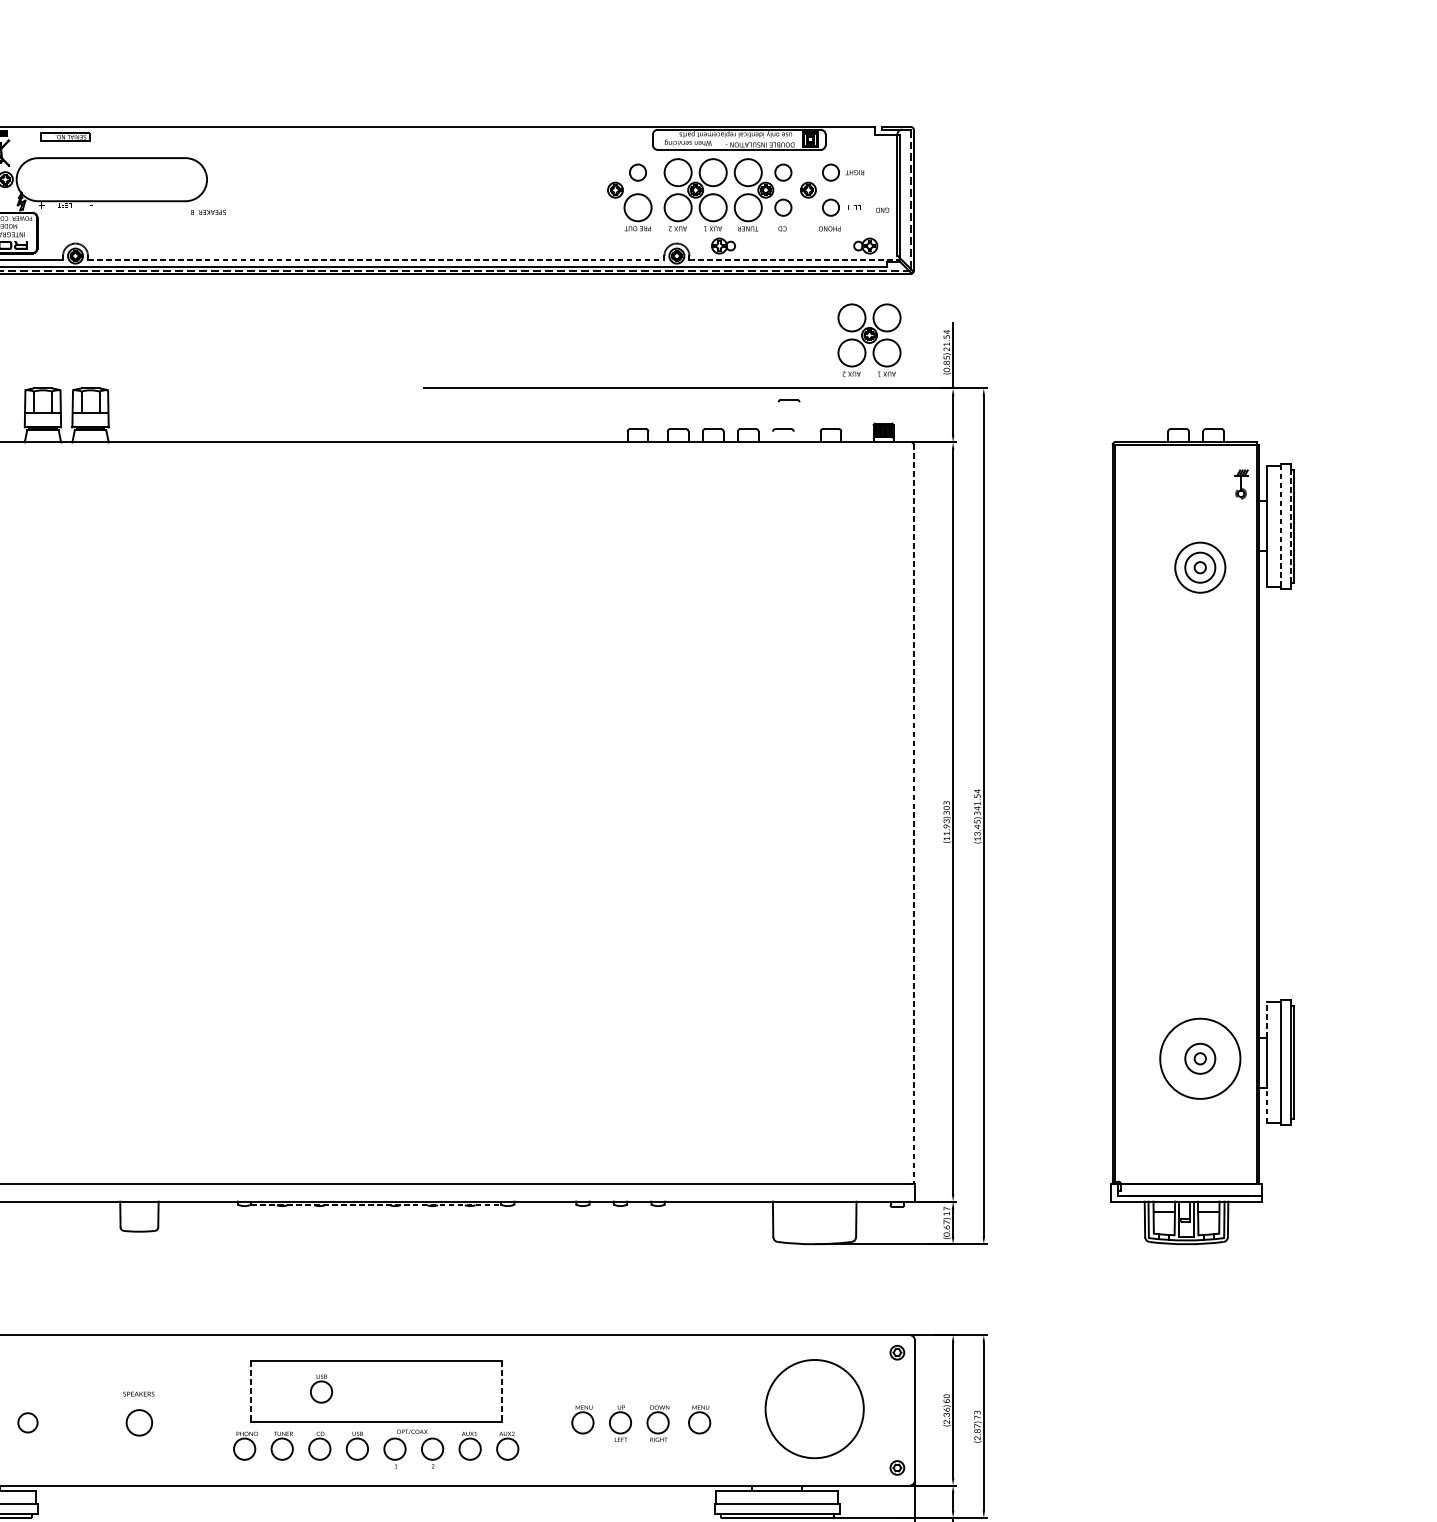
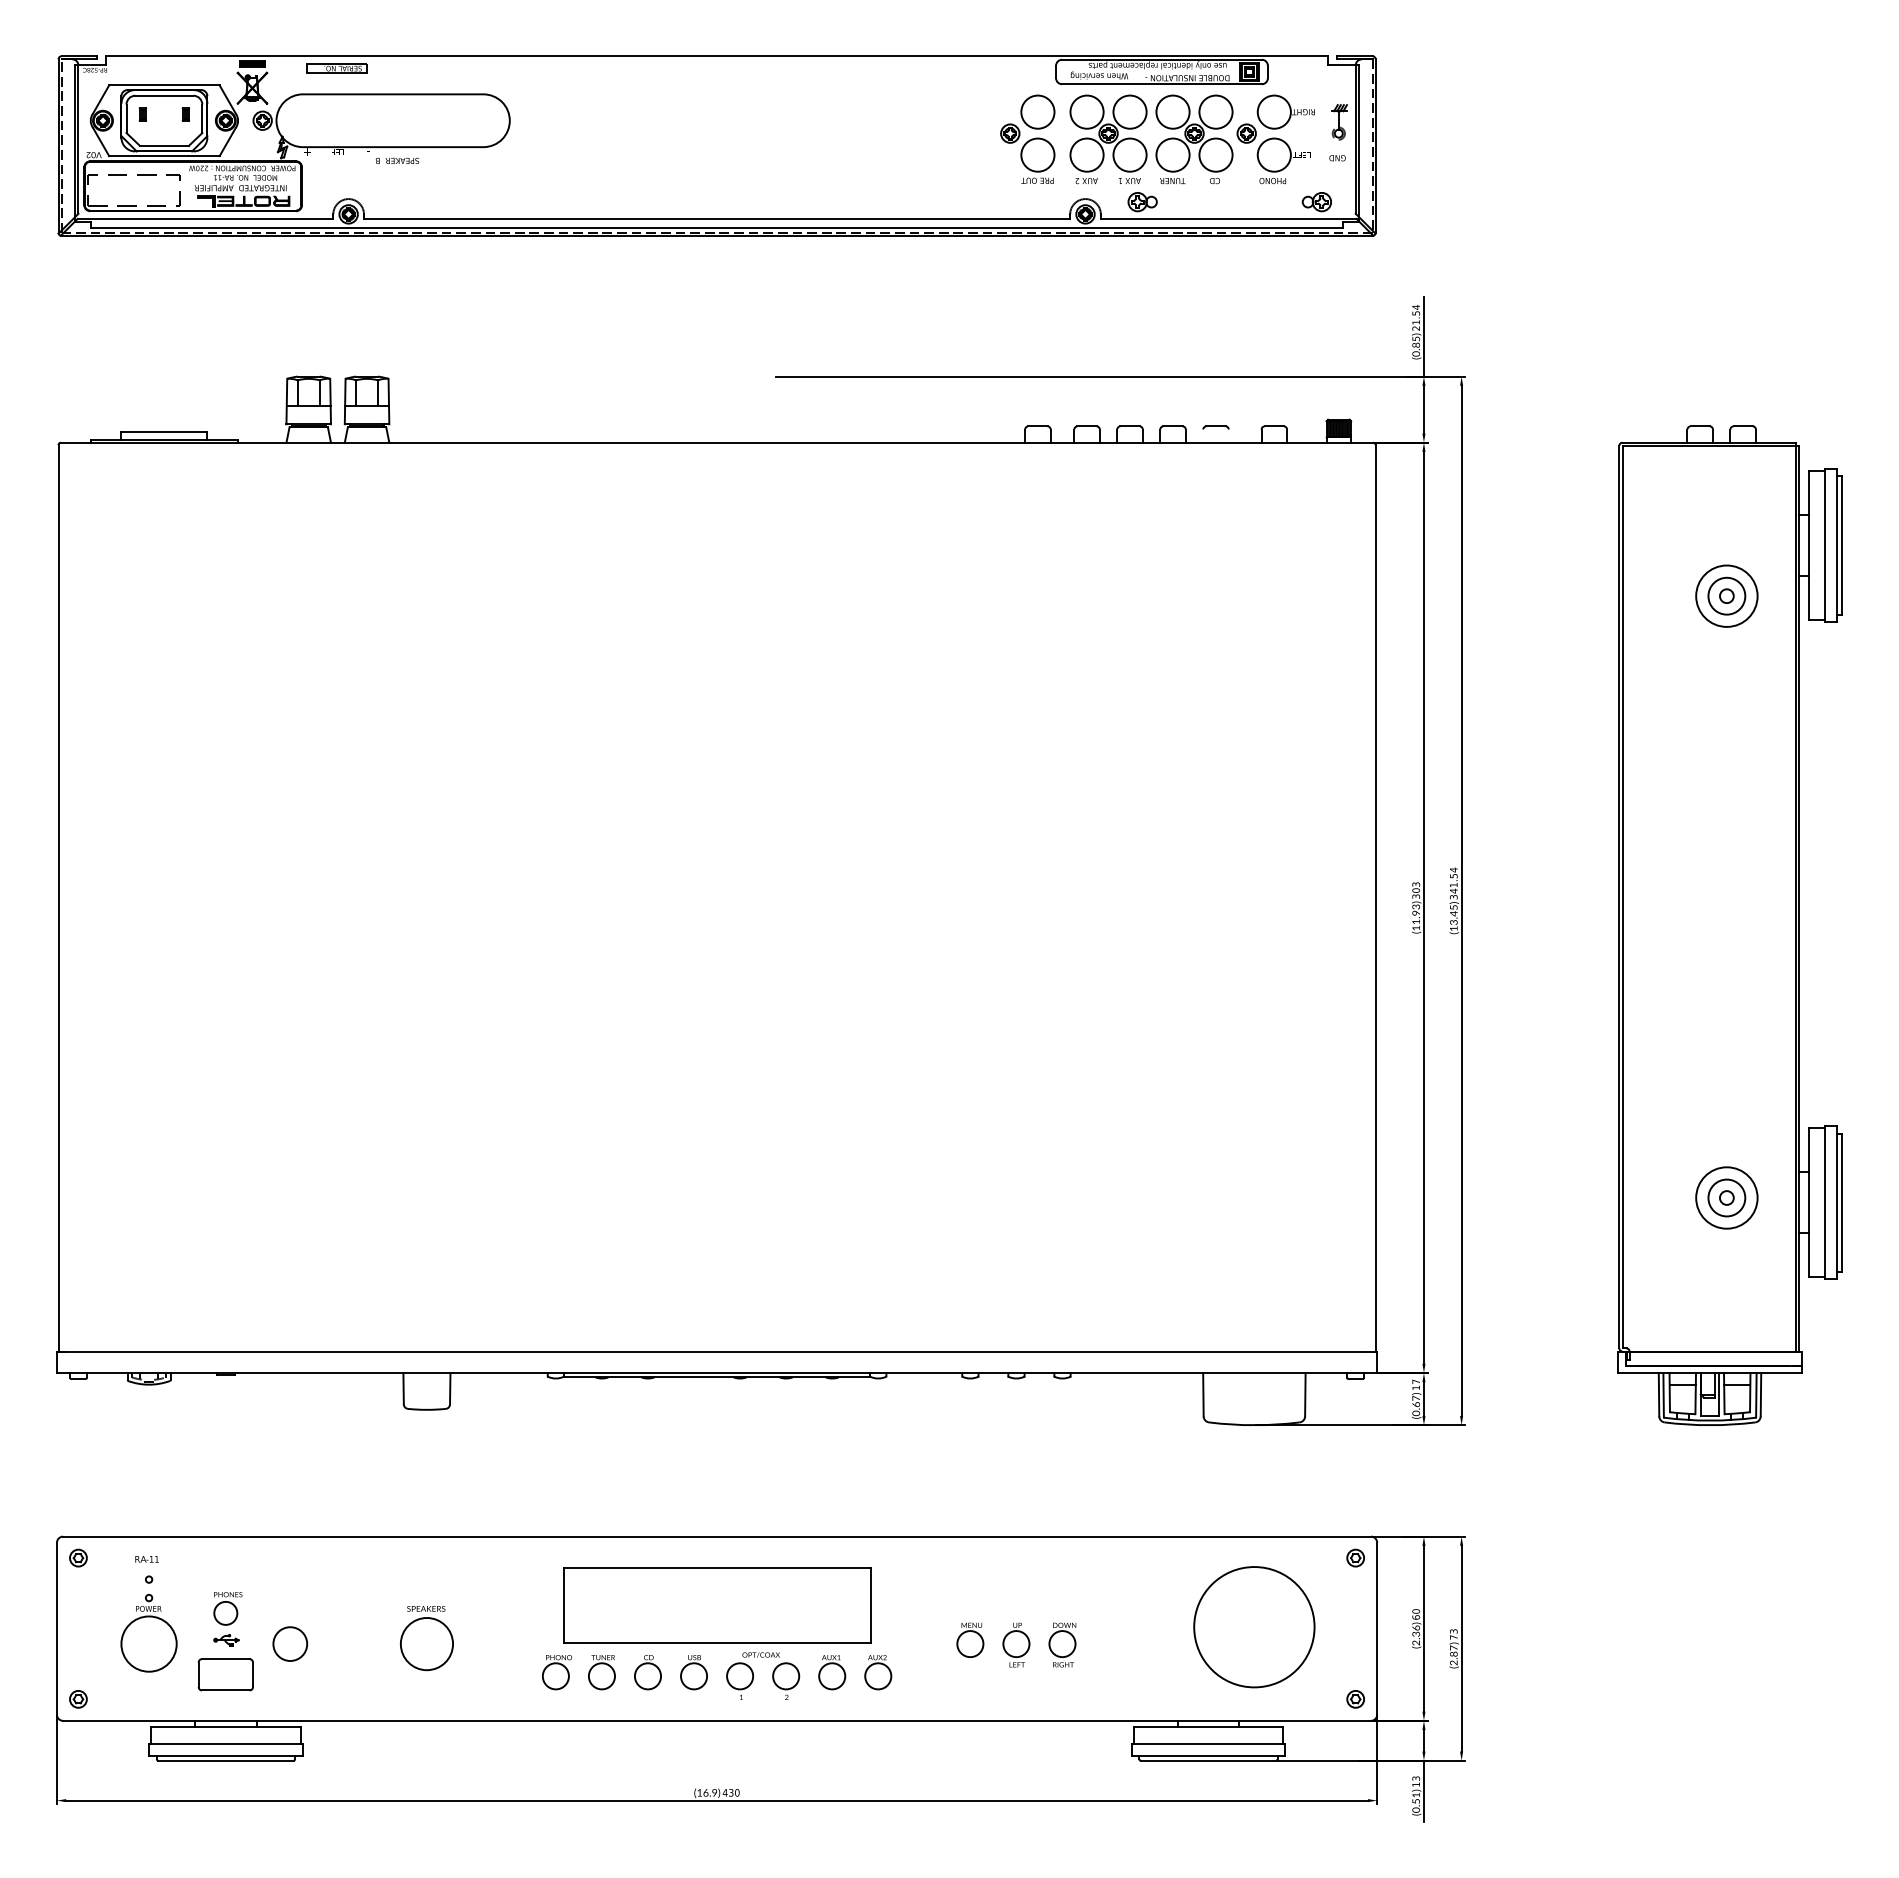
circle: (637, 172) -> (1037, 111), size x1.67
circle: (782, 172) -> (1215, 111), size x1.67
circle: (830, 172) -> (1273, 111), size x1.67
circle: (782, 207) -> (1215, 154), size x1.67
circle: (830, 207) -> (1273, 154), size x1.67
text: (208, 212) -> (397, 160), moved
line: (376, 260) -> (717, 219), dashed -> solid
line: (793, 260) -> (1228, 219), dashed -> solid
part: (869, 340) -> (1321, 317), removed
part: (788, 400) -> (1222, 391), removed
part: (1241, 484) -> (1339, 122), moved
line: (1280, 526) -> (1825, 545), dashed -> solid
line: (1290, 526) -> (1837, 545), dashed -> solid
line: (913, 814) -> (1375, 898), dashed -> solid
line: (1266, 1020) -> (1808, 1150), dashed -> solid
circle: (1199, 1058) -> (1726, 1197), size x0.62
line: (1266, 1105) -> (1808, 1255), dashed -> solid
line: (376, 1205) -> (717, 1377), dashed -> solid
part: (321, 1388) -> (649, 1602), removed
line: (250, 1391) -> (563, 1605), dashed -> solid
line: (501, 1391) -> (870, 1605), dashed -> solid
part: (699, 1419) -> (1113, 1639), removed
circle: (28, 1422) -> (290, 1643), size x1.43
circle: (139, 1423) -> (426, 1644), size x1.67

